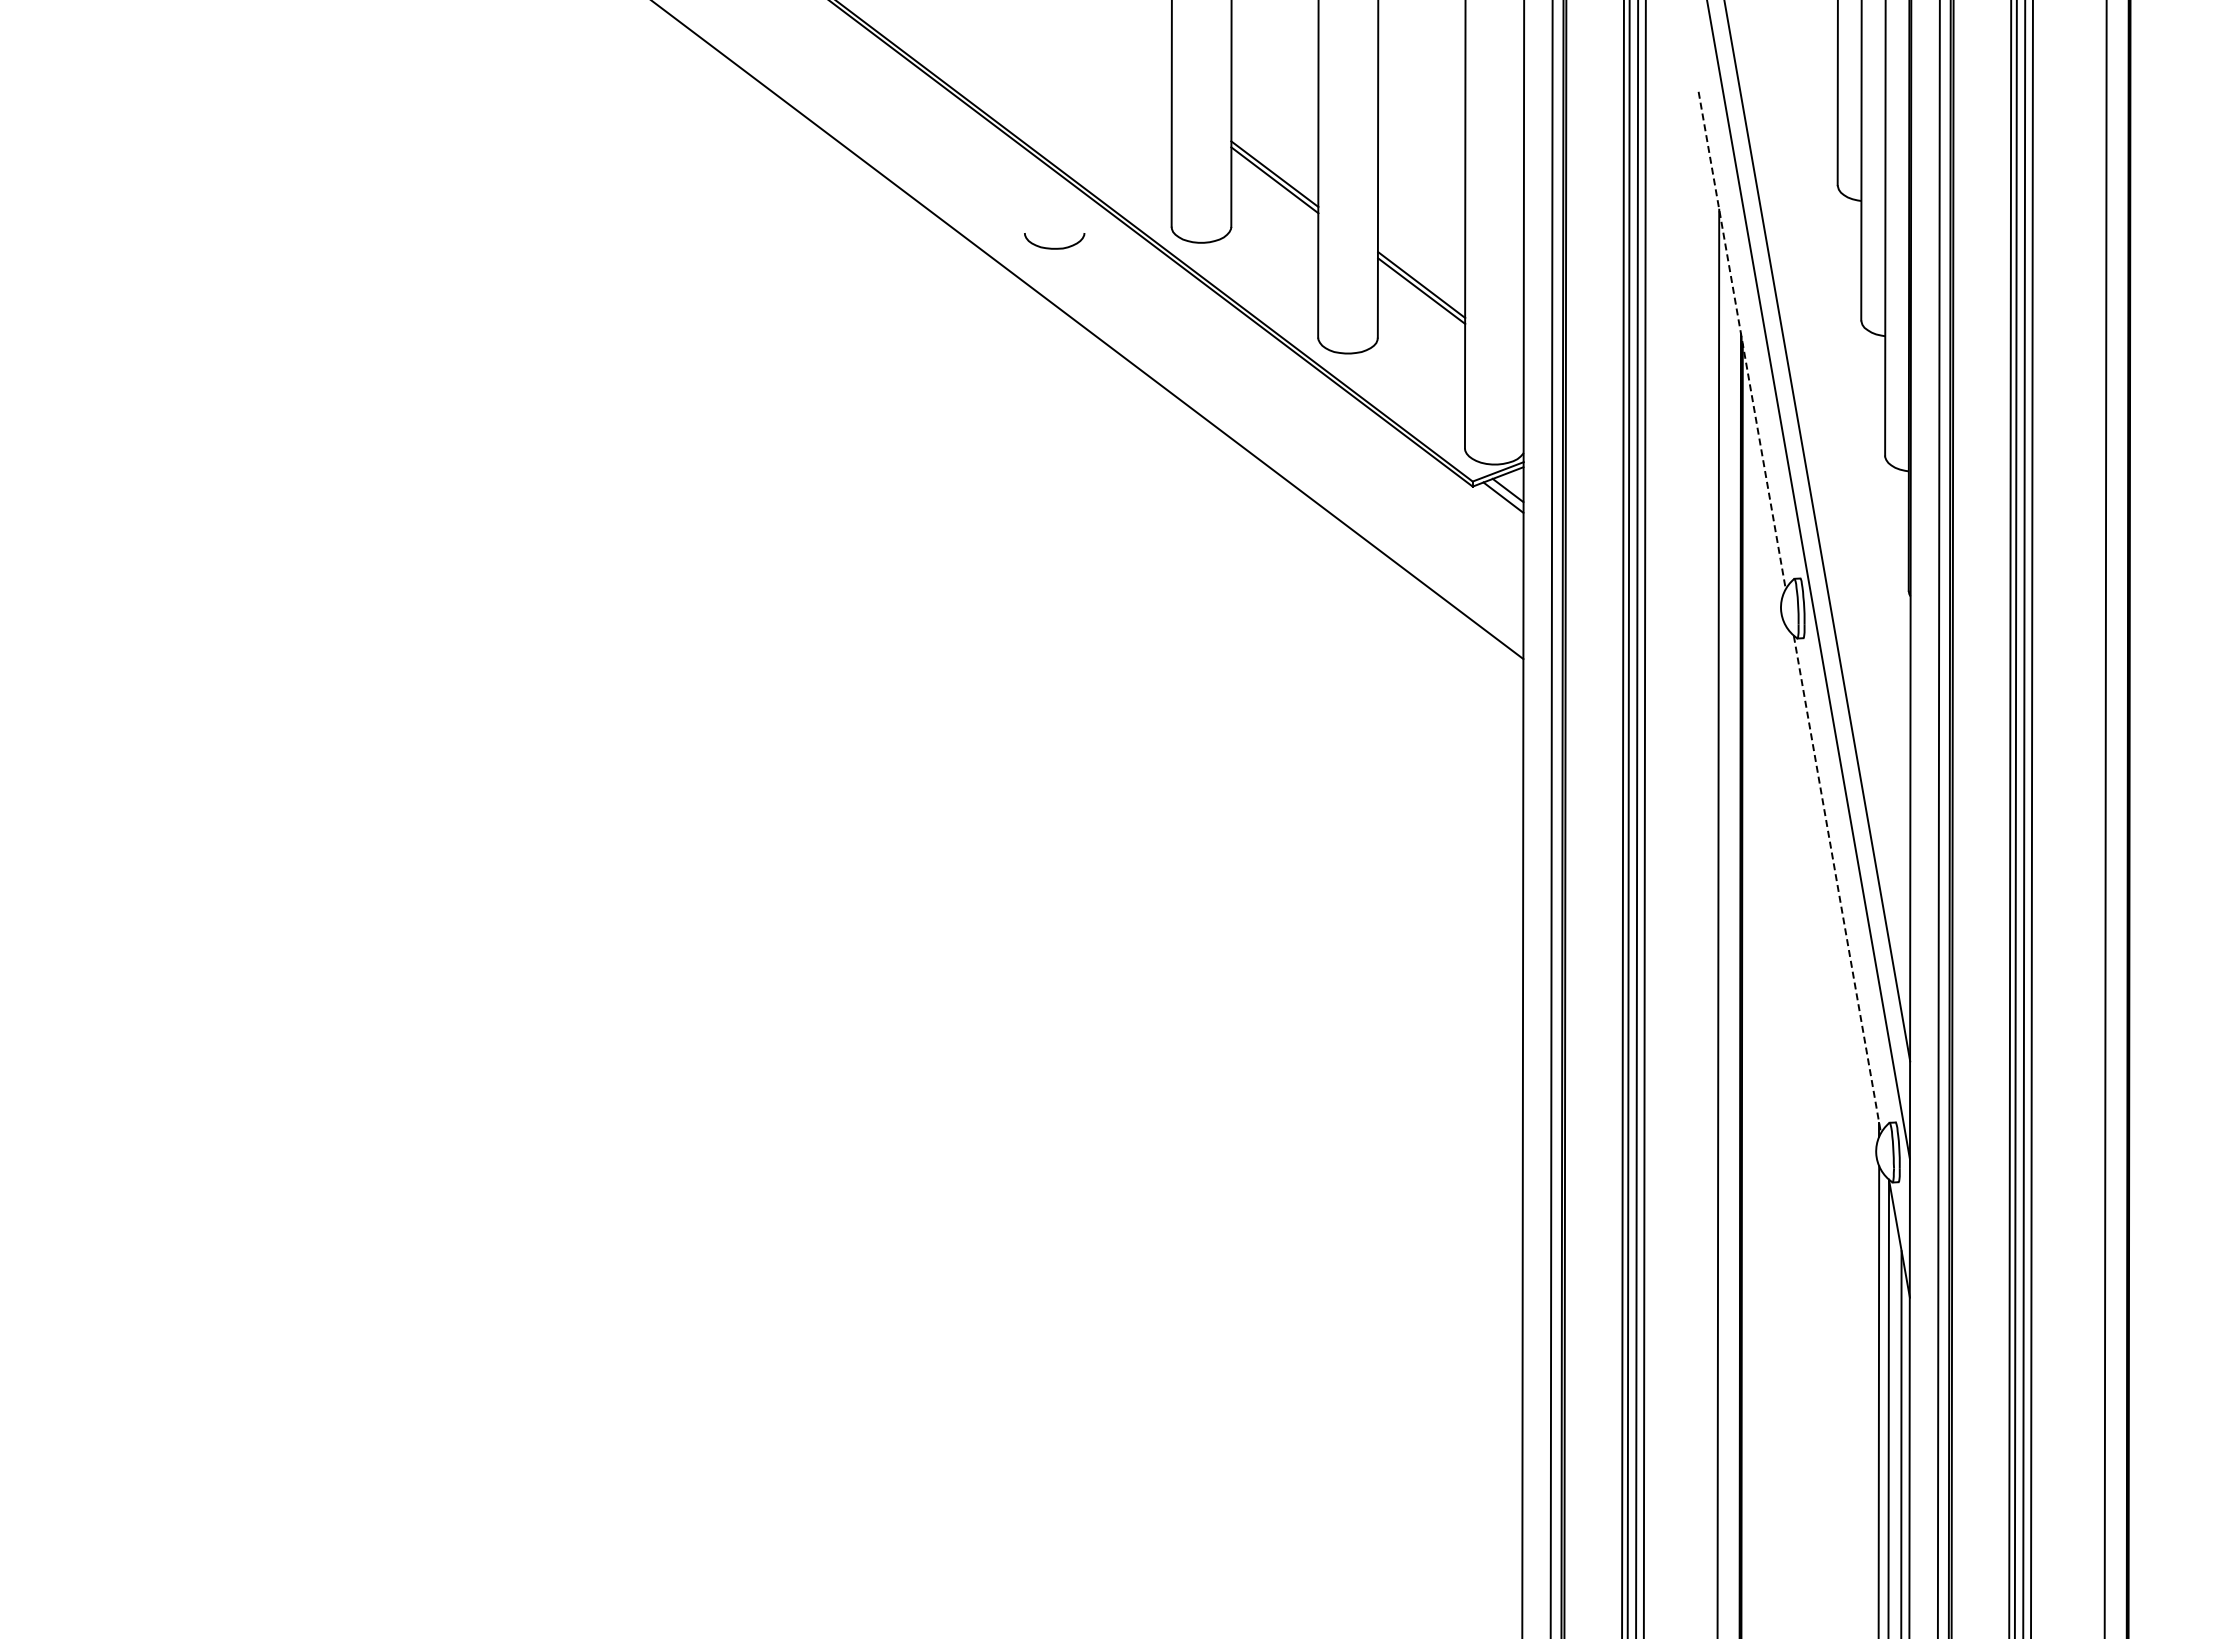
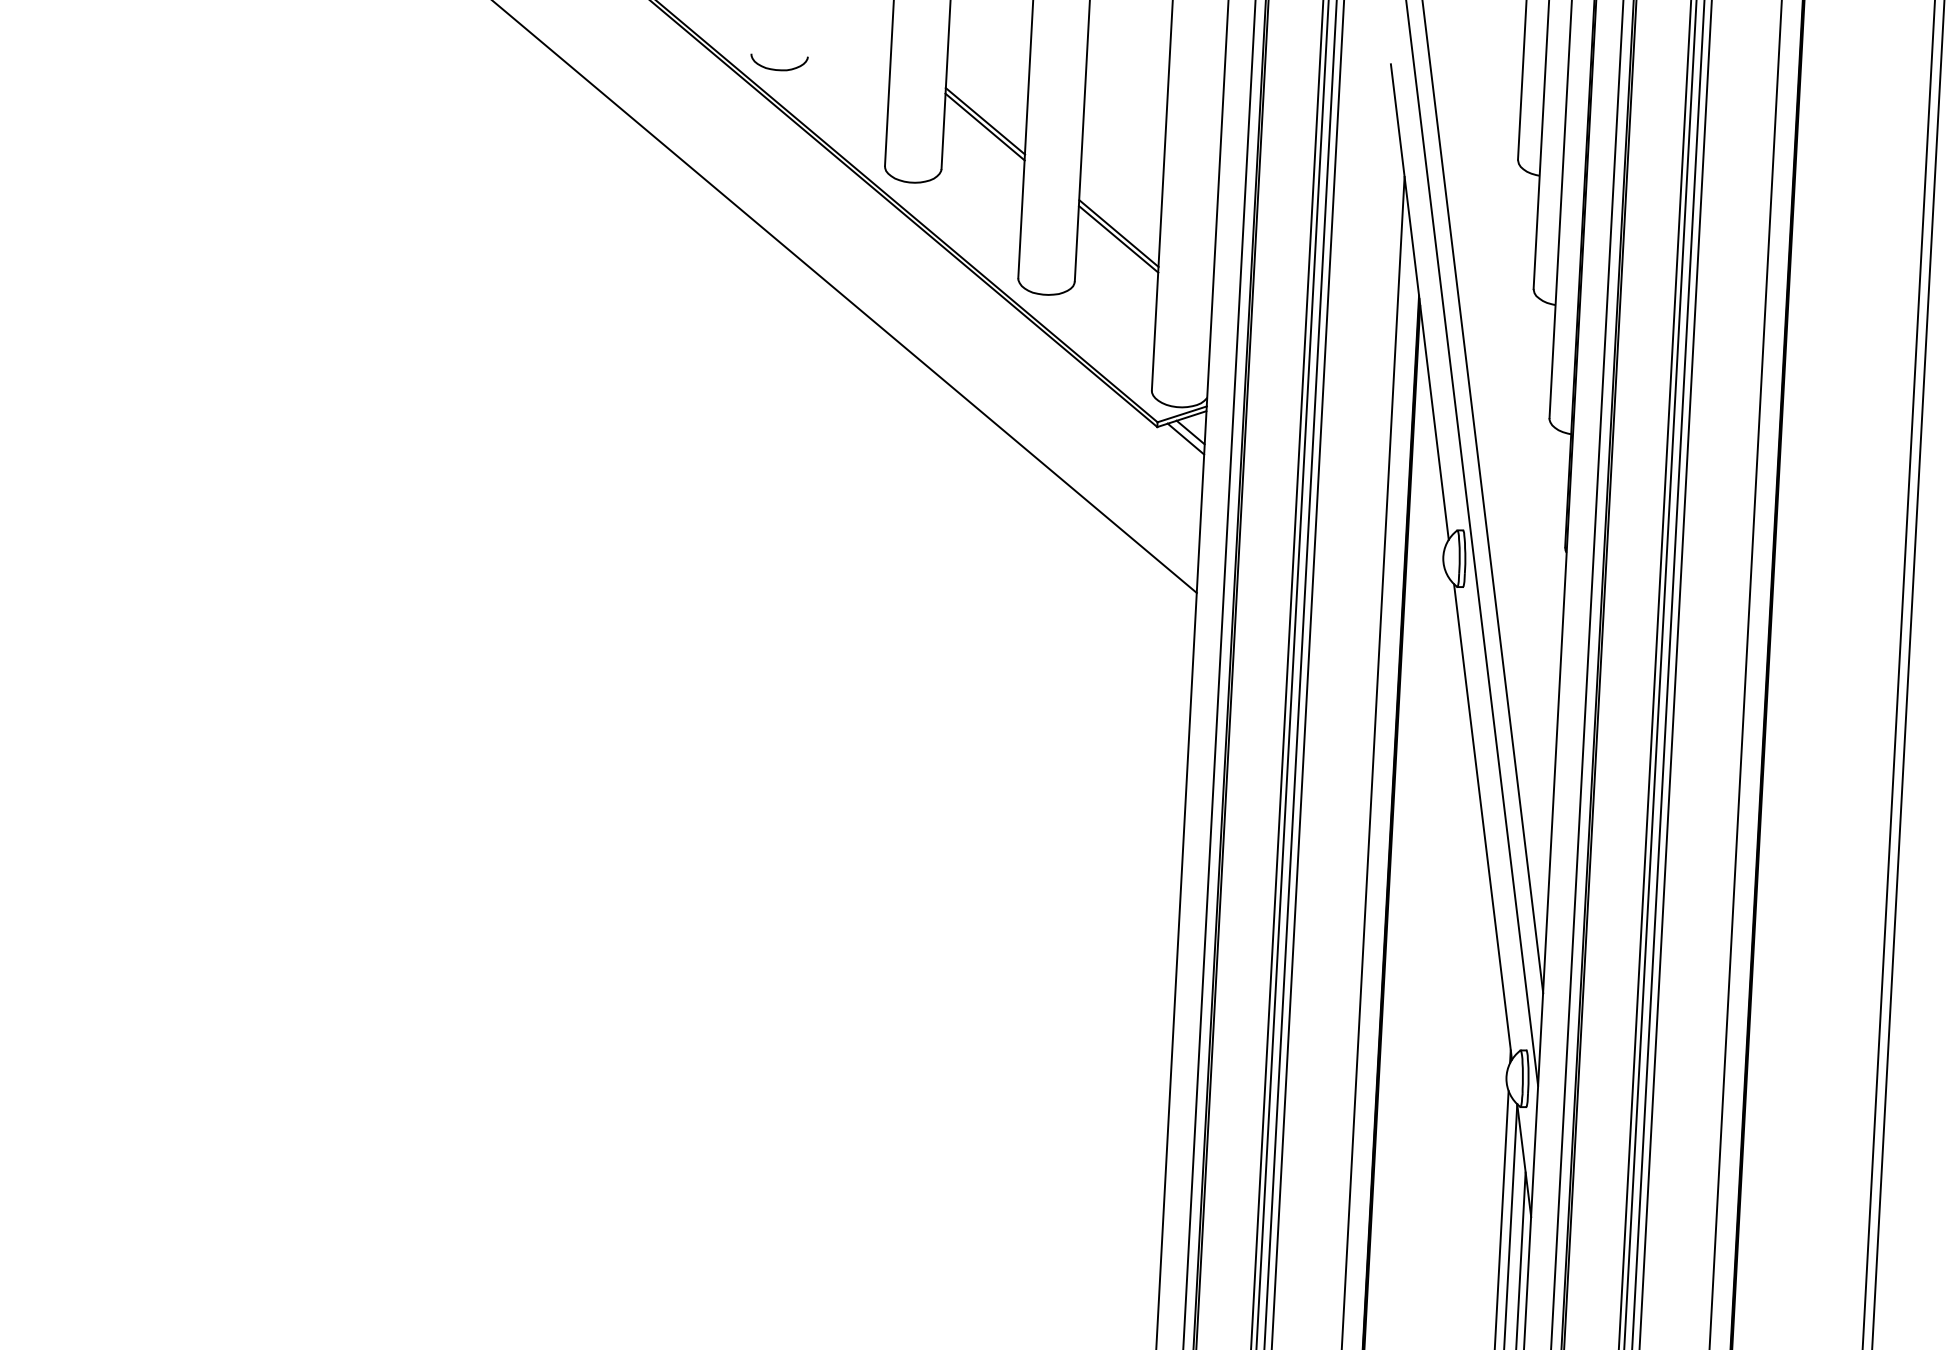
curve: (1054, 247) -> (778, 68), moved
line: (1742, 340) -> (1420, 302), dashed -> solid
line: (1837, 884) -> (1483, 822), dashed -> solid

